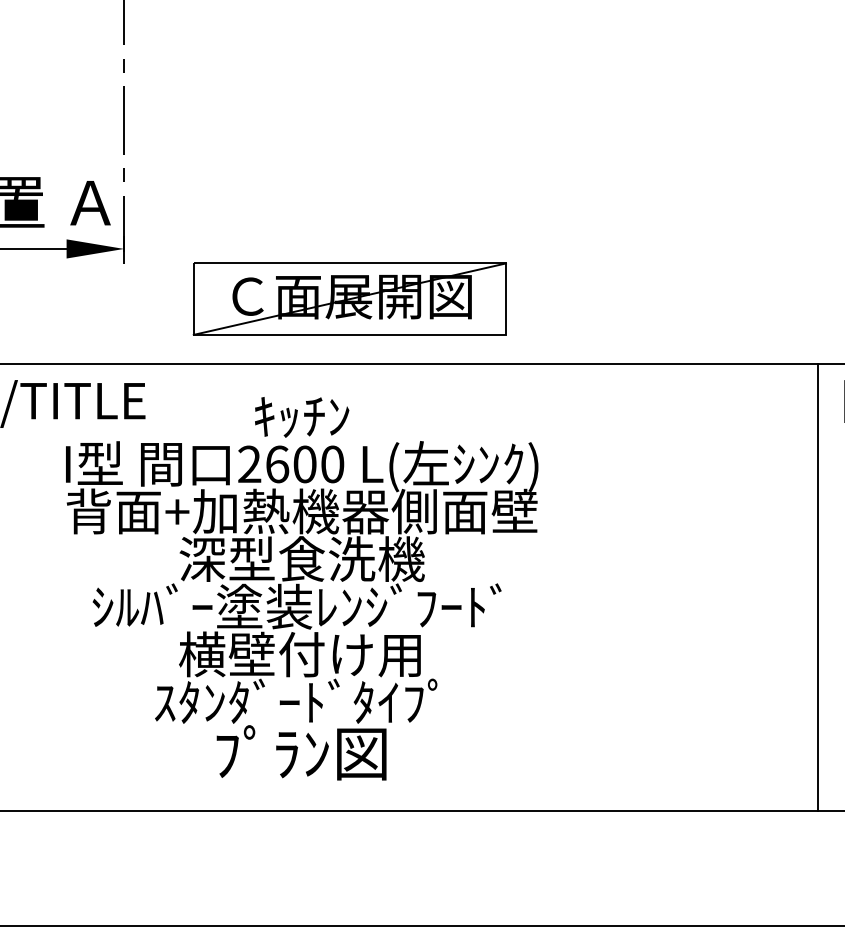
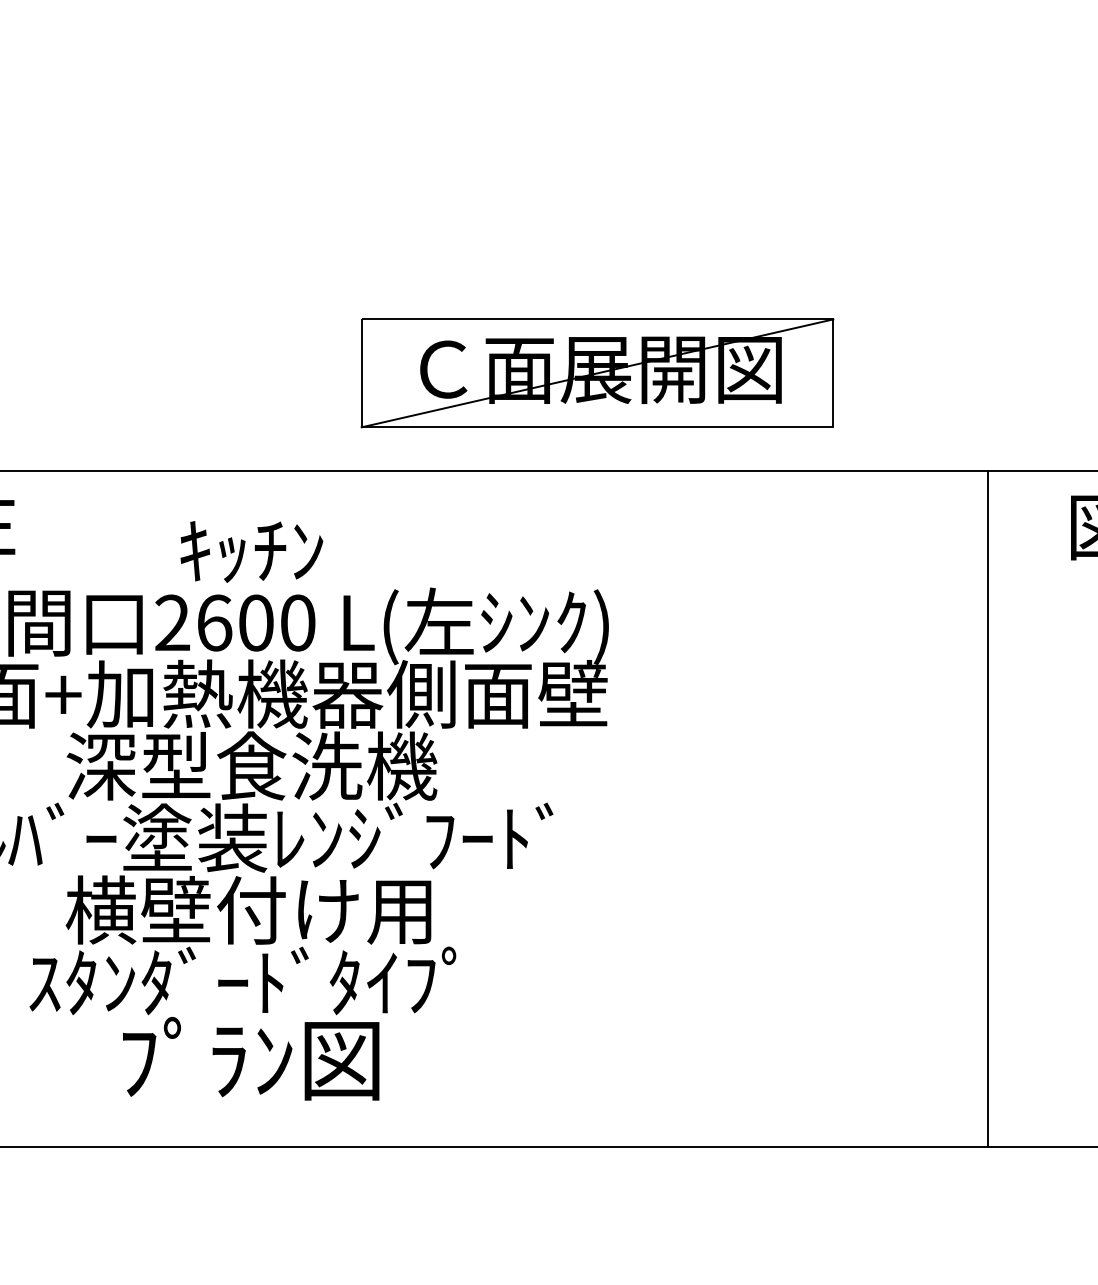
part: (349, 298) -> (596, 372), moved
line: (818, 586) -> (988, 807), moved

